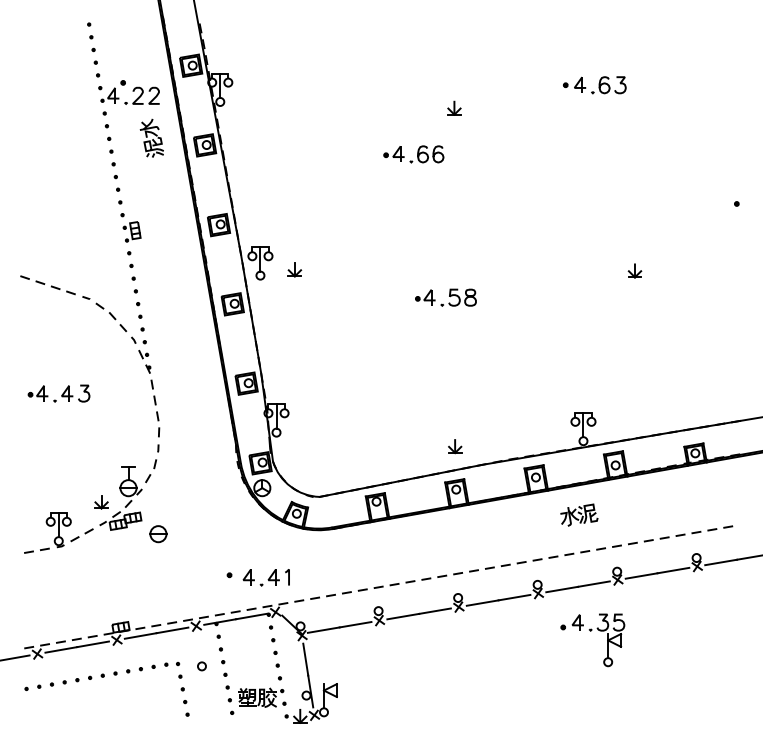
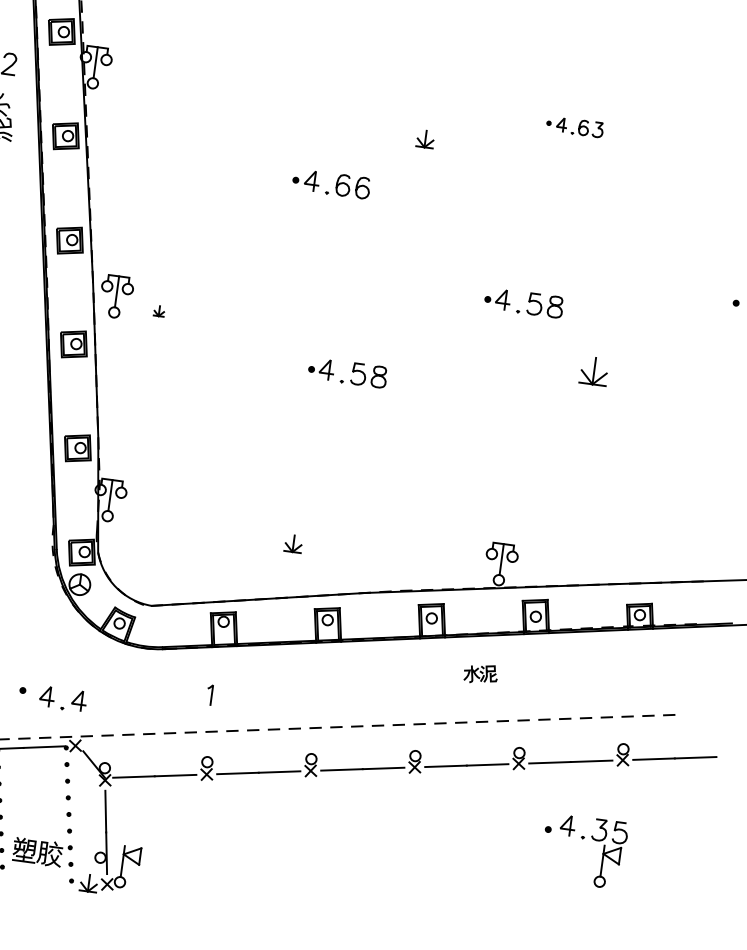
part: (594, 85) -> (574, 127), size x0.7
part: (454, 107) -> (425, 138), moved
part: (573, 225) -> (523, 302), added
part: (294, 269) -> (158, 310), size x0.6
part: (634, 270) -> (593, 370), size x1.6
part: (455, 446) -> (294, 543), moved
part: (579, 514) -> (481, 673), size x0.7
line: (288, 577) -> (211, 695), moved
part: (591, 631) -> (583, 839), moved

